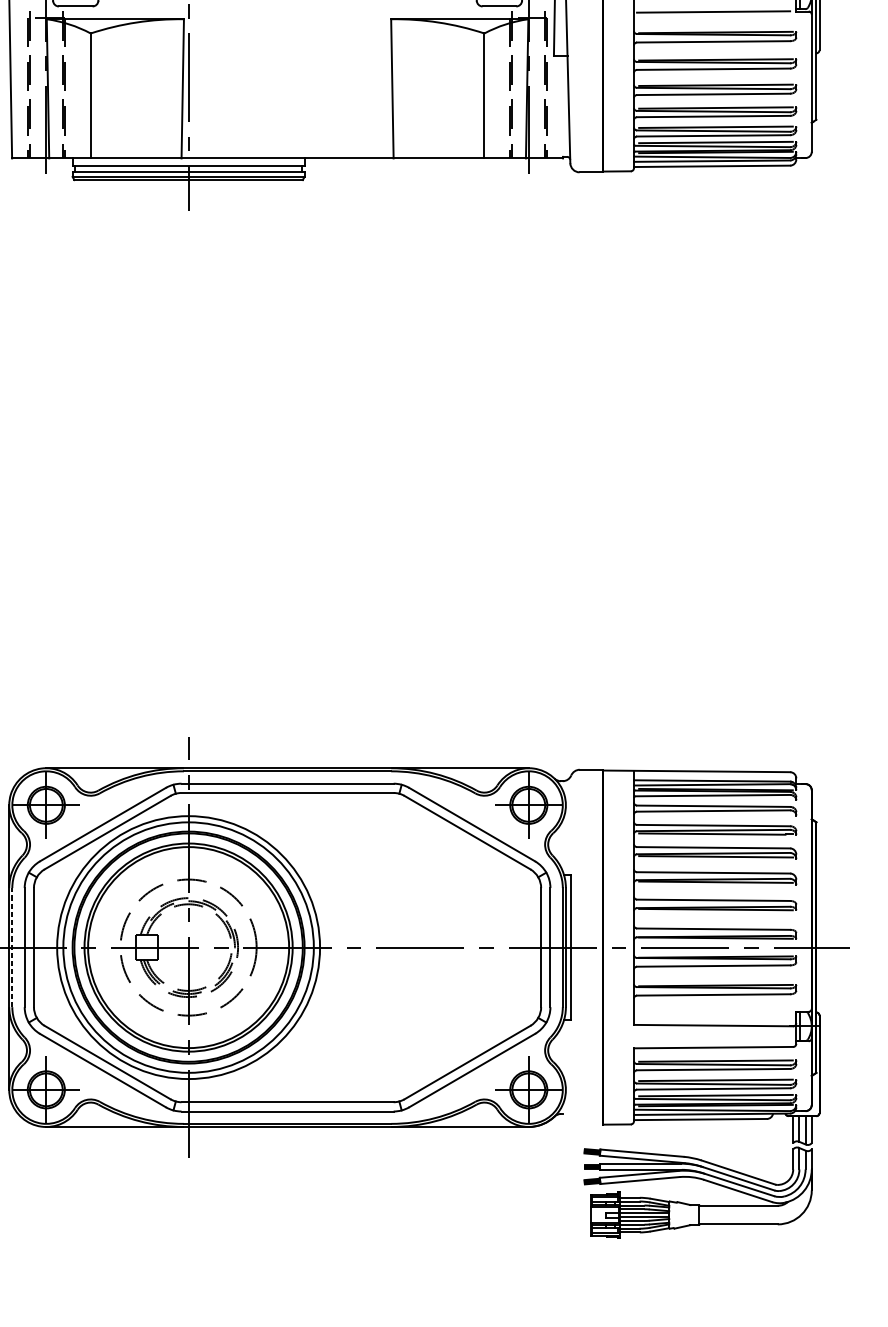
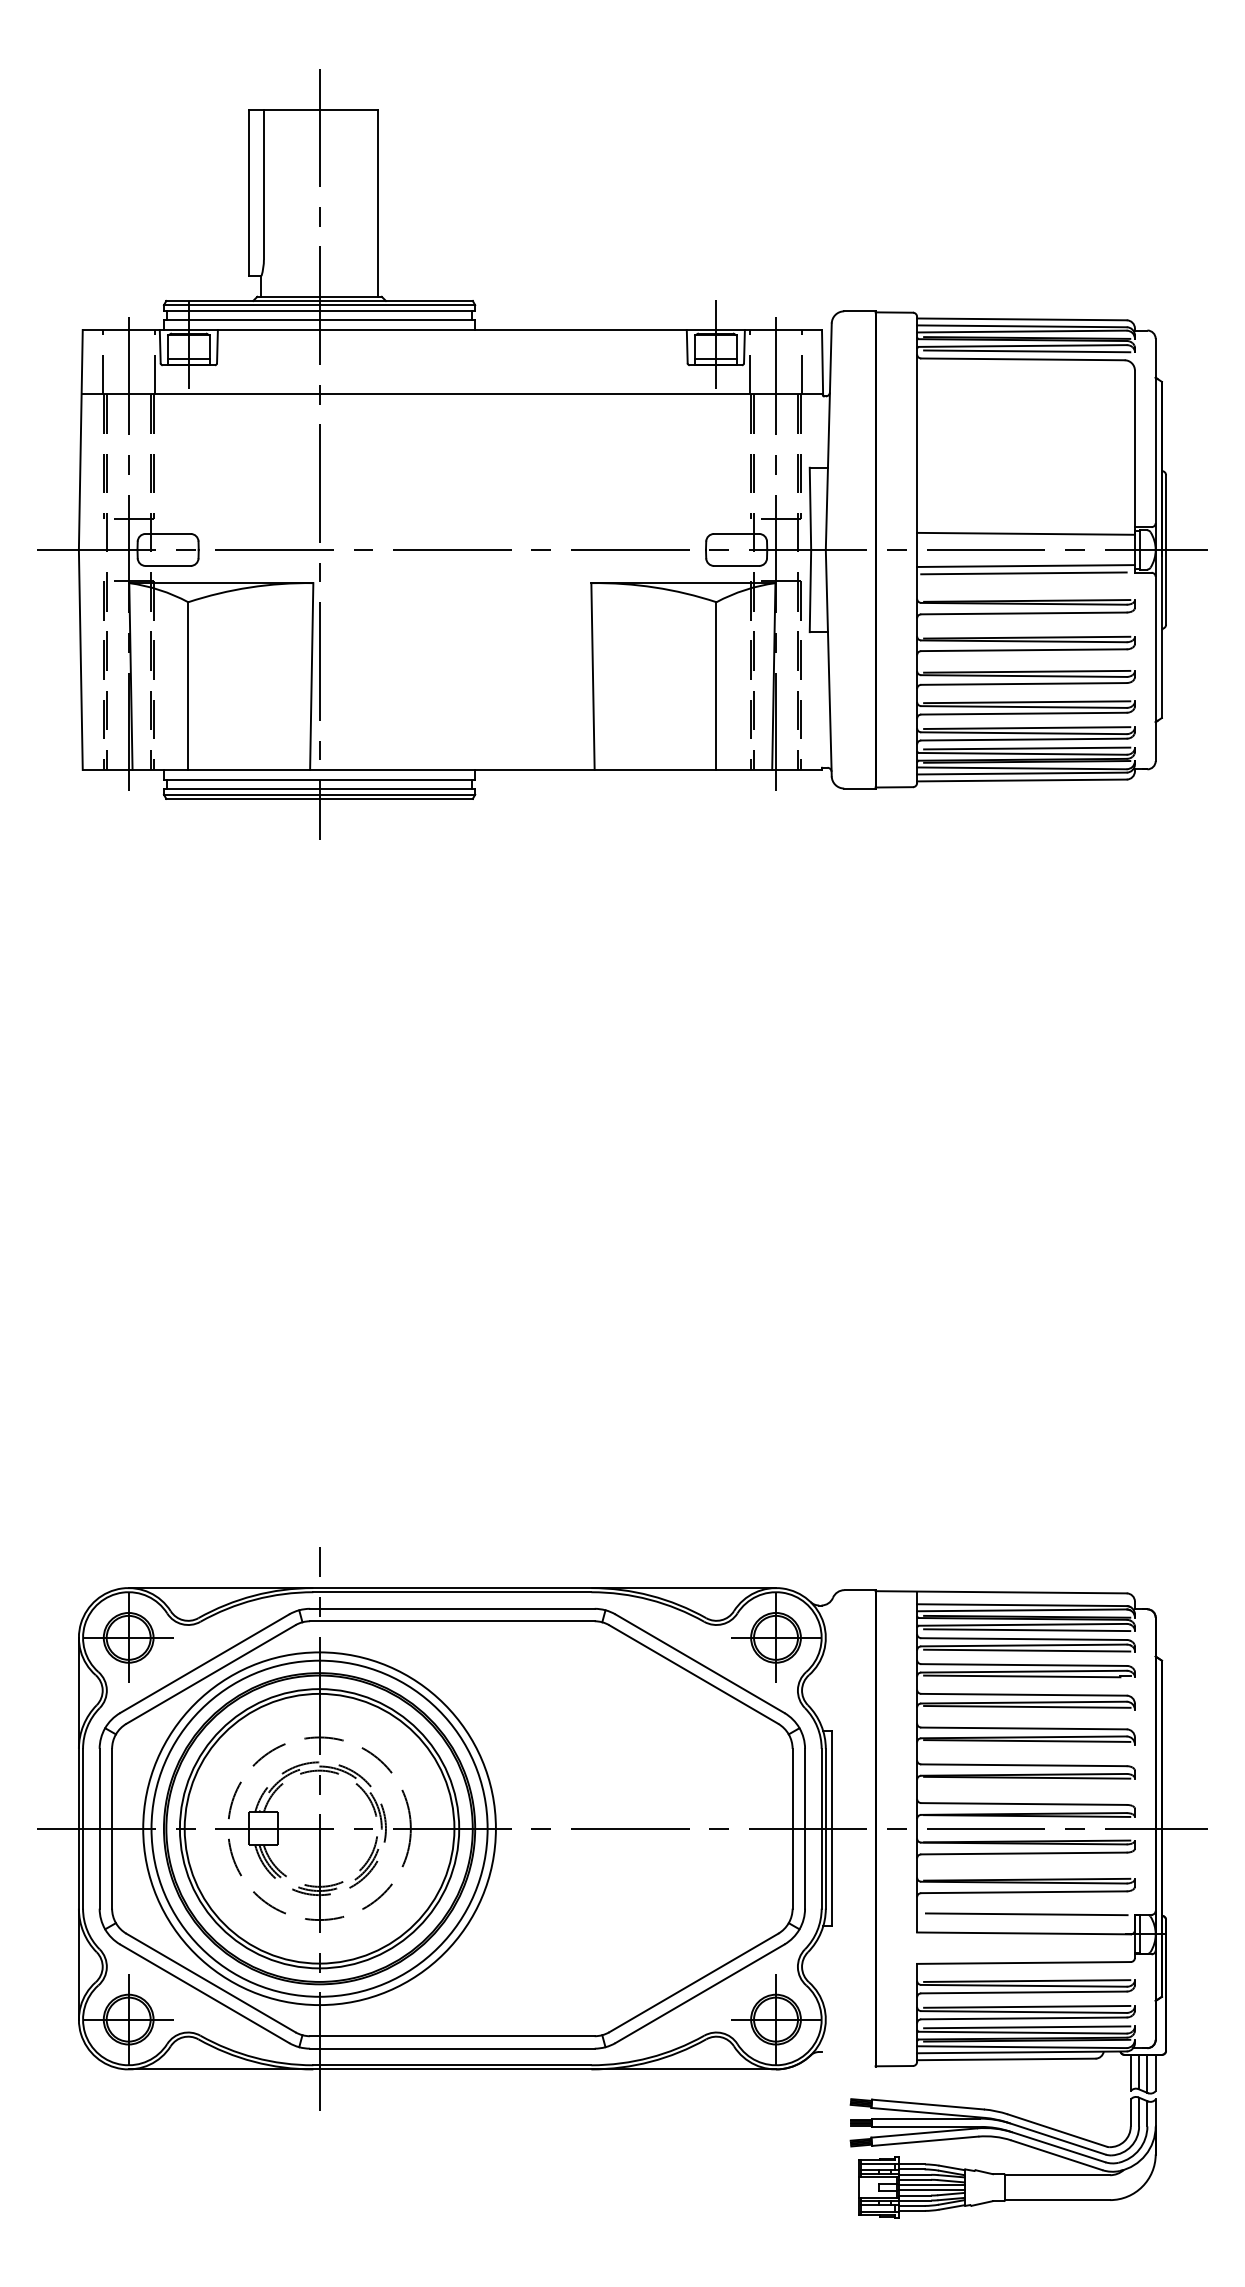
line: (714, 6) -> (1025, 566), added
line: (716, 799) -> (1027, 1630), added
line: (716, 814) -> (1027, 1650), added
line: (12, 947) -> (83, 1828), dashed -> solid
line: (715, 1011) -> (1026, 1914), added

